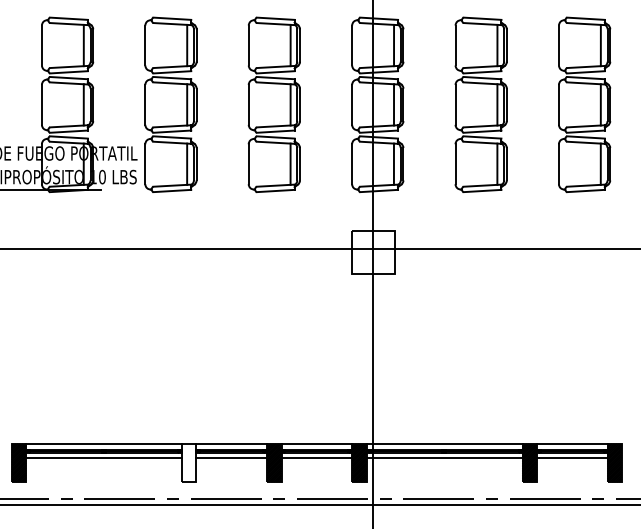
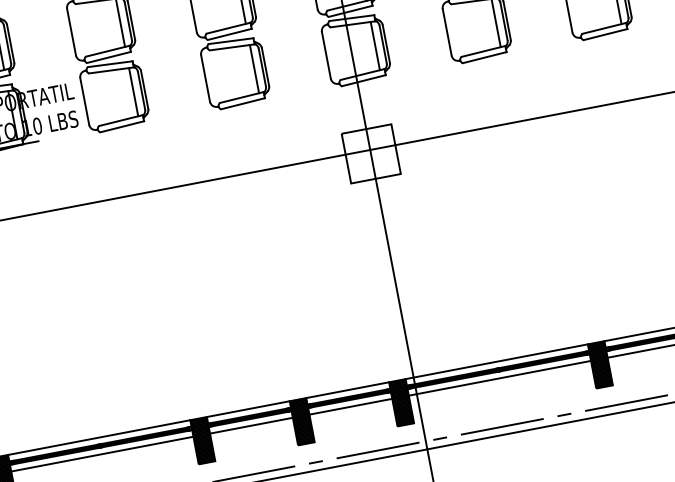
hatch: (189, 462) -> (202, 440), added

